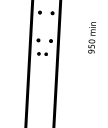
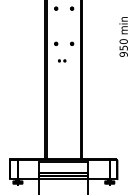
part: (41, 53) -> (61, 60), size x0.6

